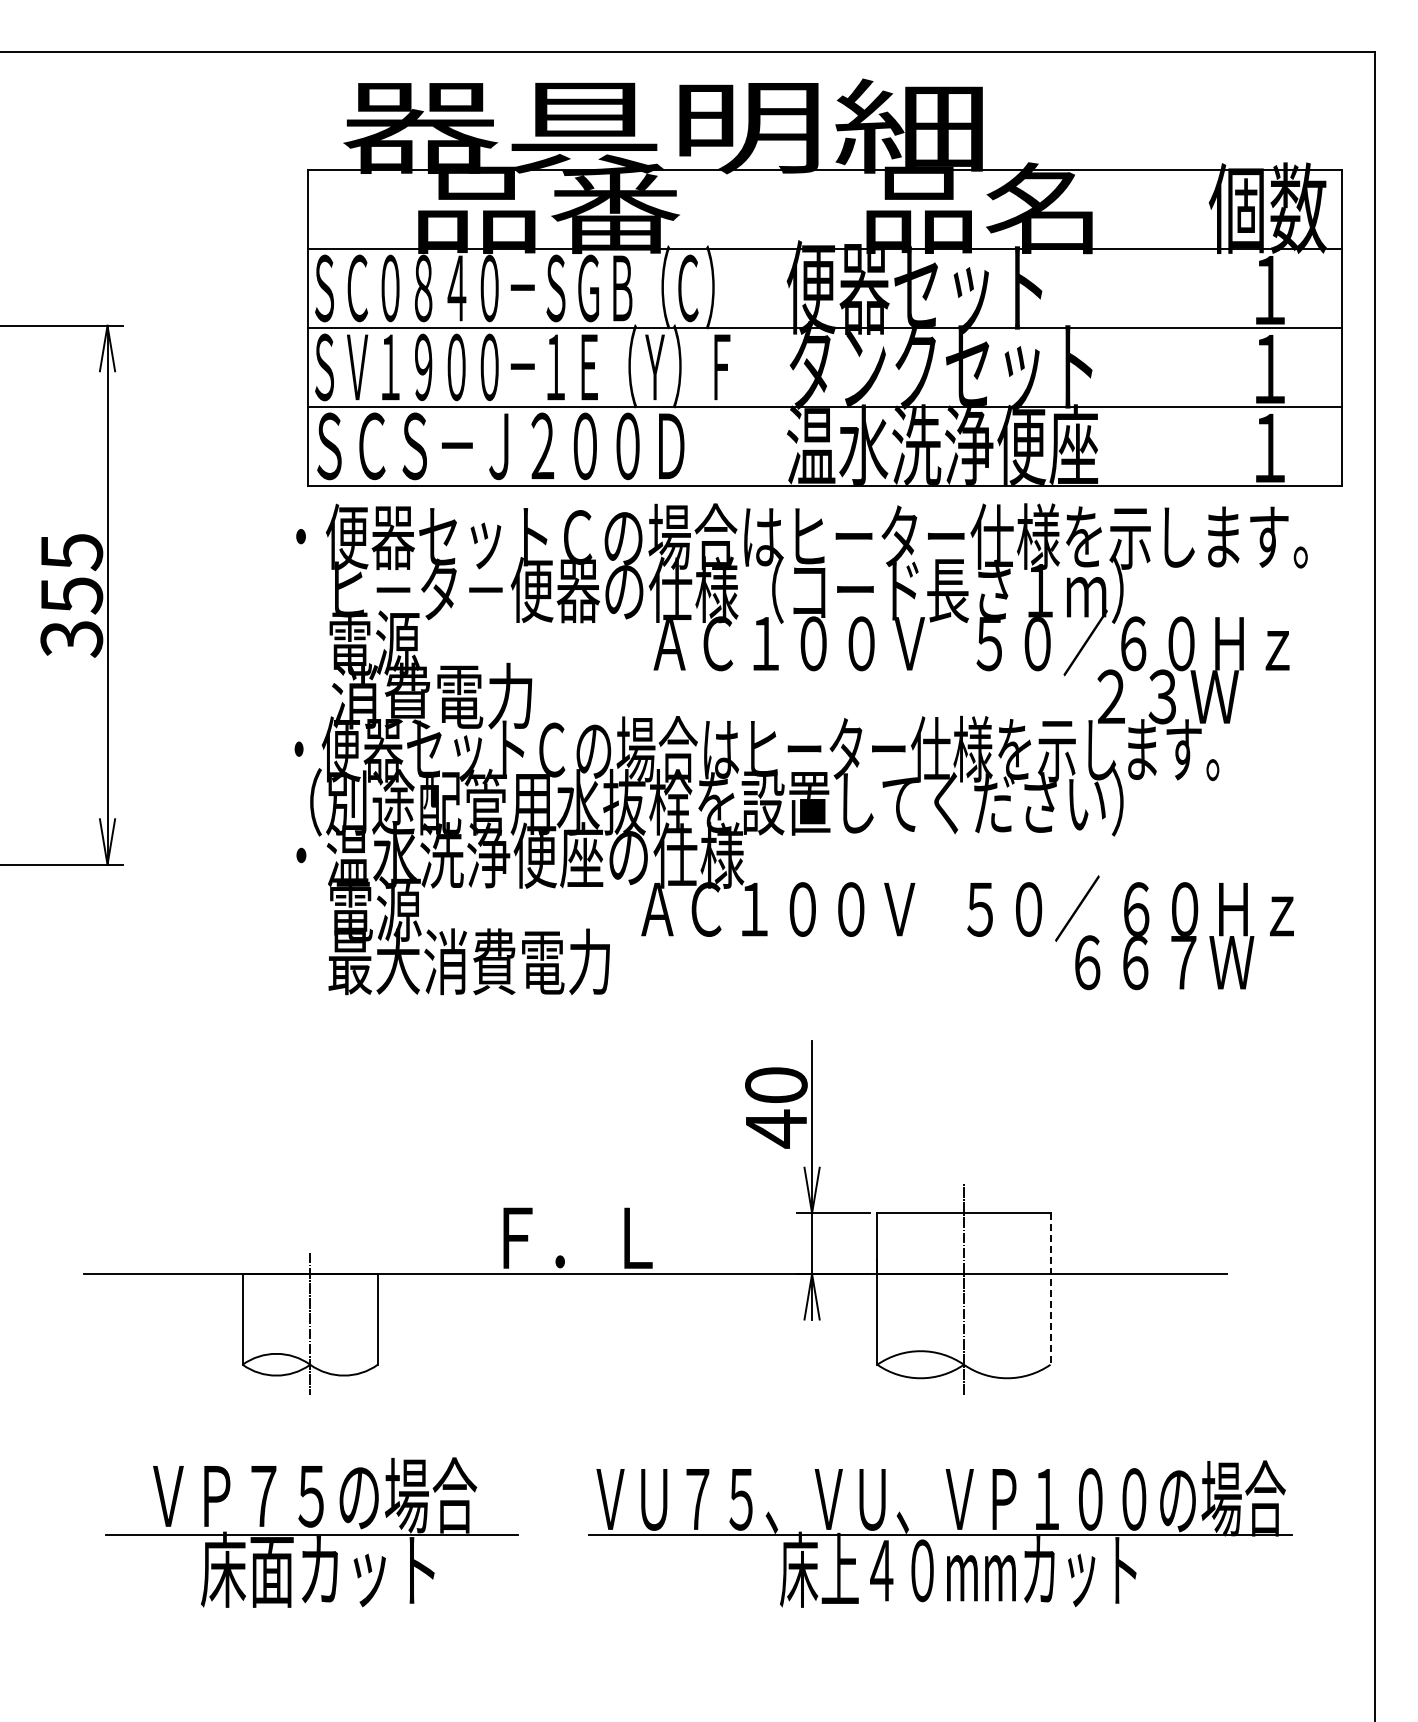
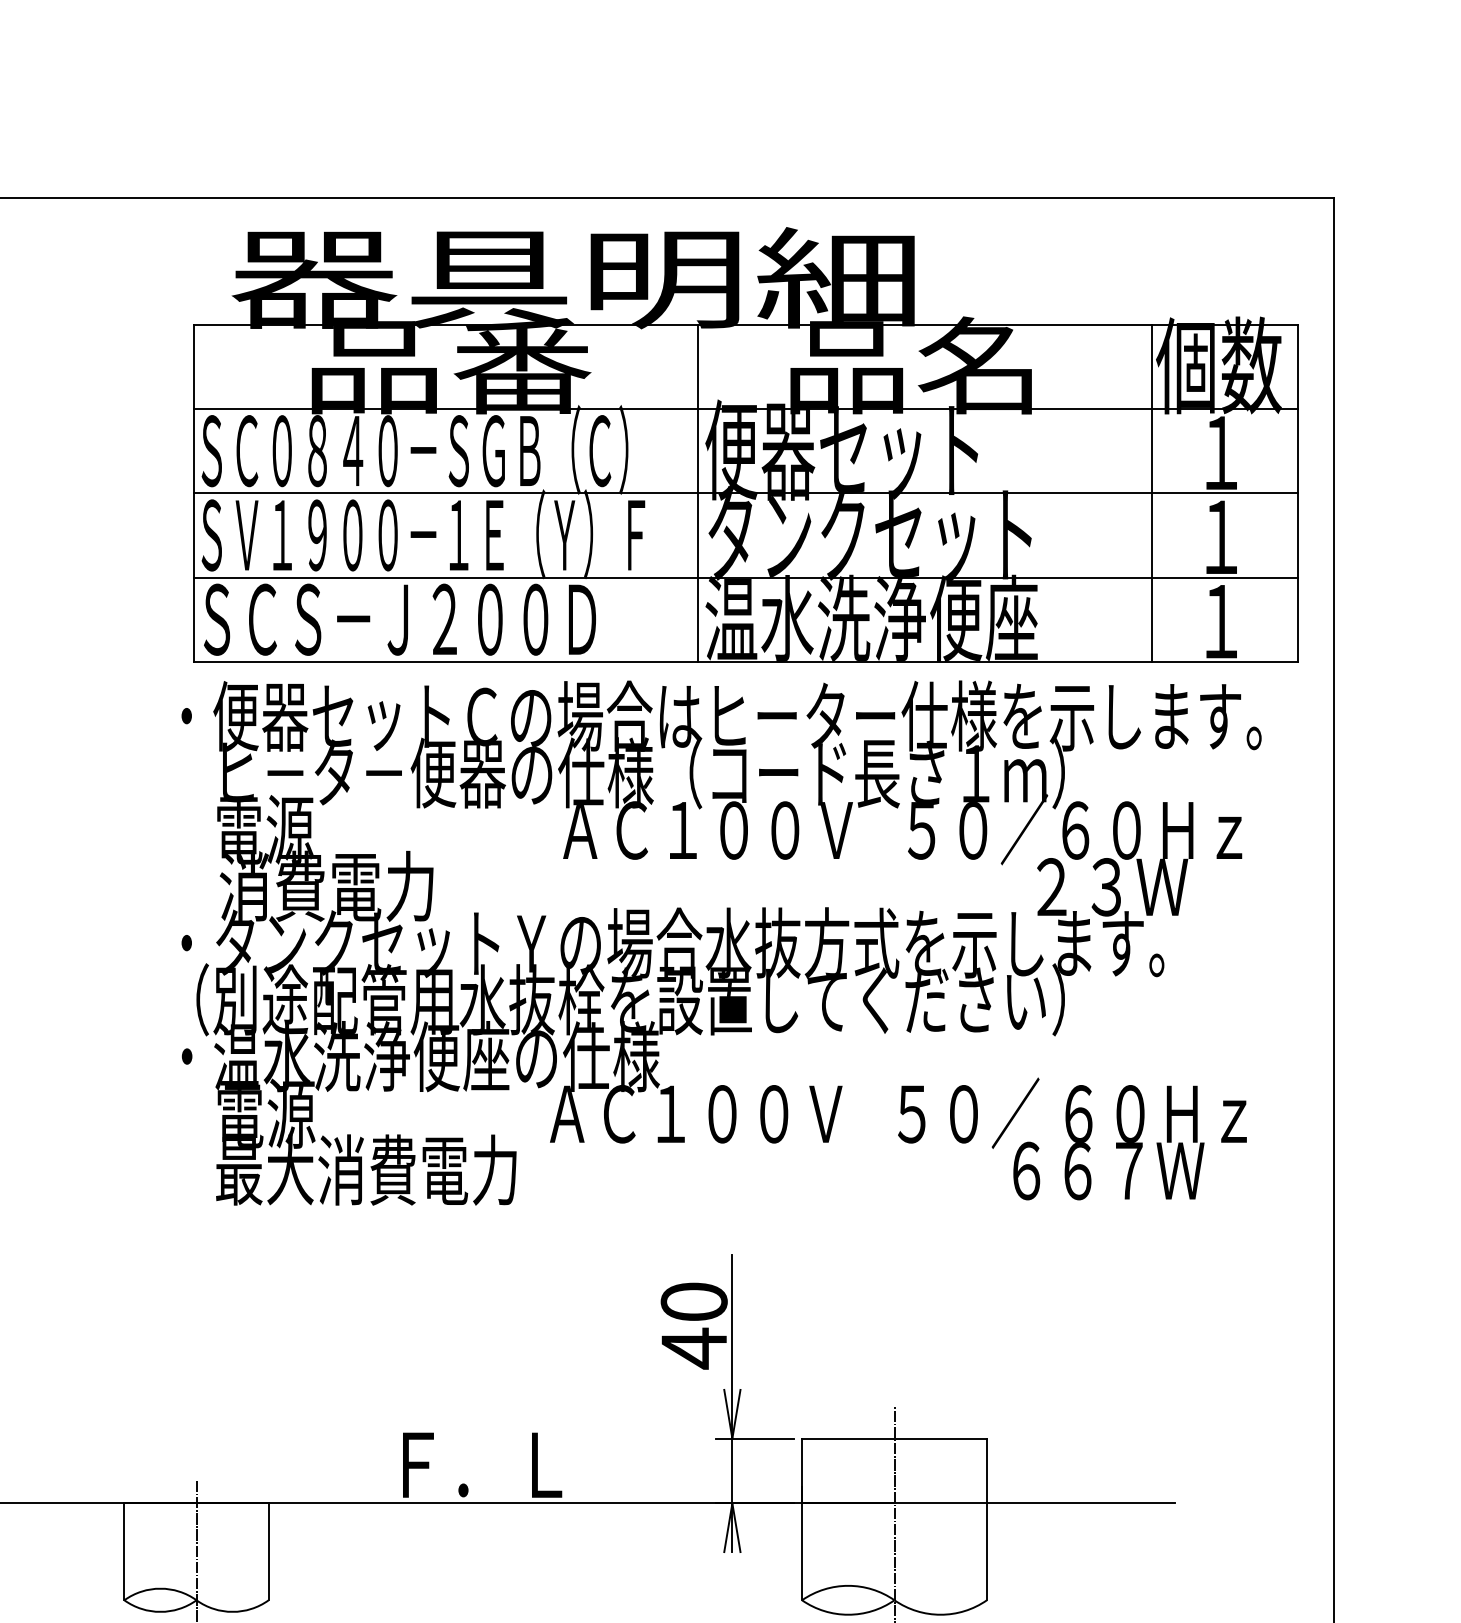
line: (780, 327) -> (698, 492), added
line: (1205, 327) -> (1152, 492), added
text: (756, 748) -> (673, 942), ・便器セットＣの場合はヒーター仕様を示します。 -> ・タンクセットＹの場合水抜方式を示します。
line: (1050, 1289) -> (986, 1519), dashed -> solid

